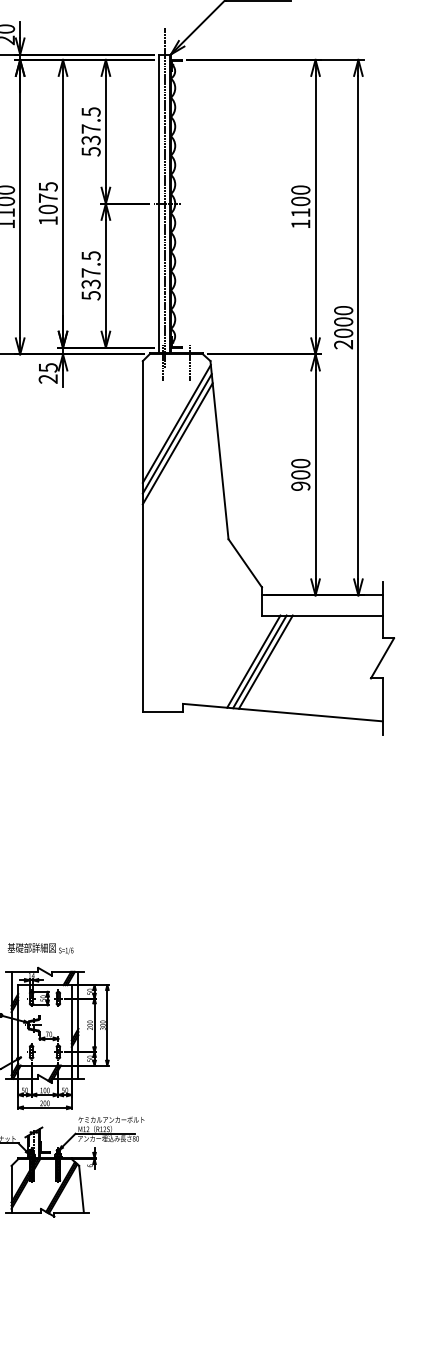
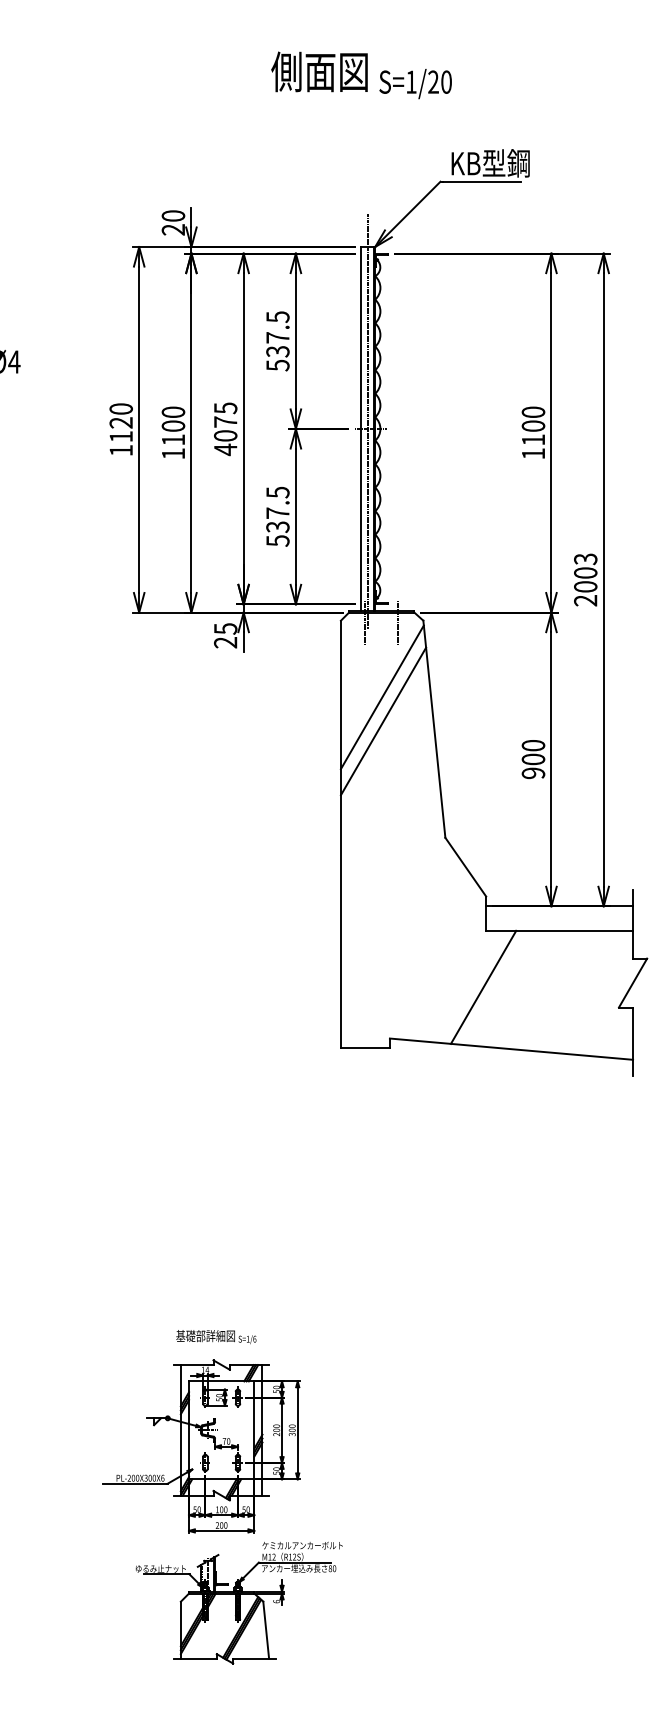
text: (48, 220) -> (225, 449), 1075 -> 4075
text: (343, 310) -> (585, 559), 2000 -> 2003
line: (176, 433) -> (382, 709), removed
line: (253, 661) -> (475, 986), removed
line: (265, 662) -> (490, 987), removed

